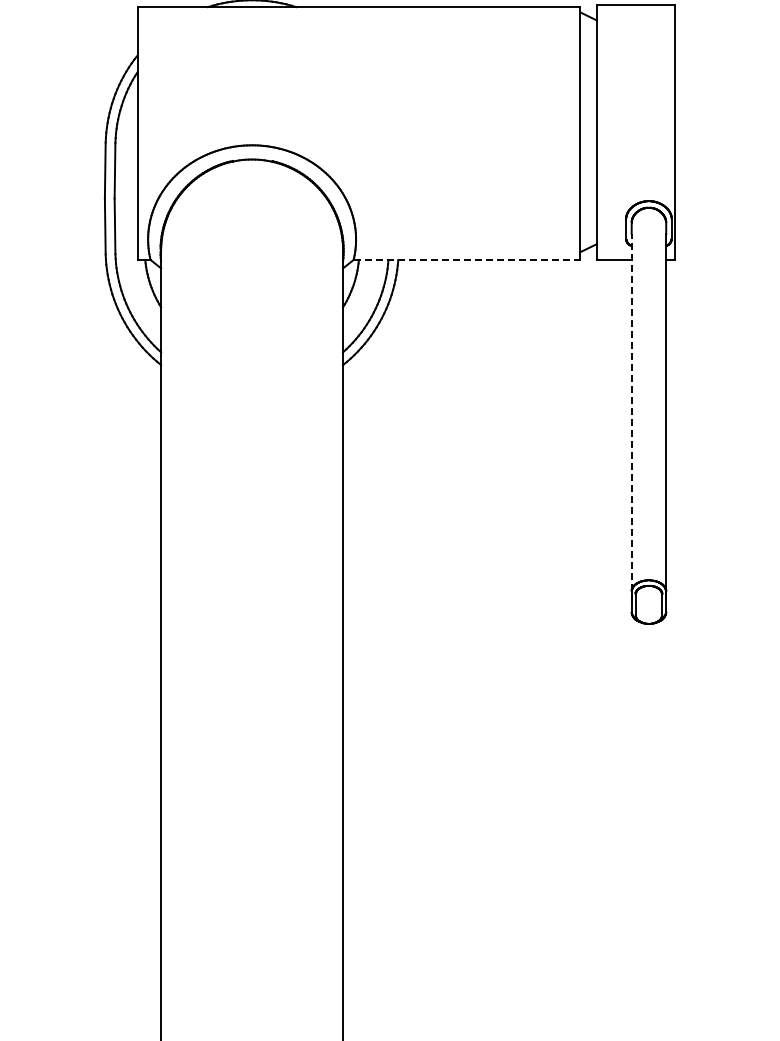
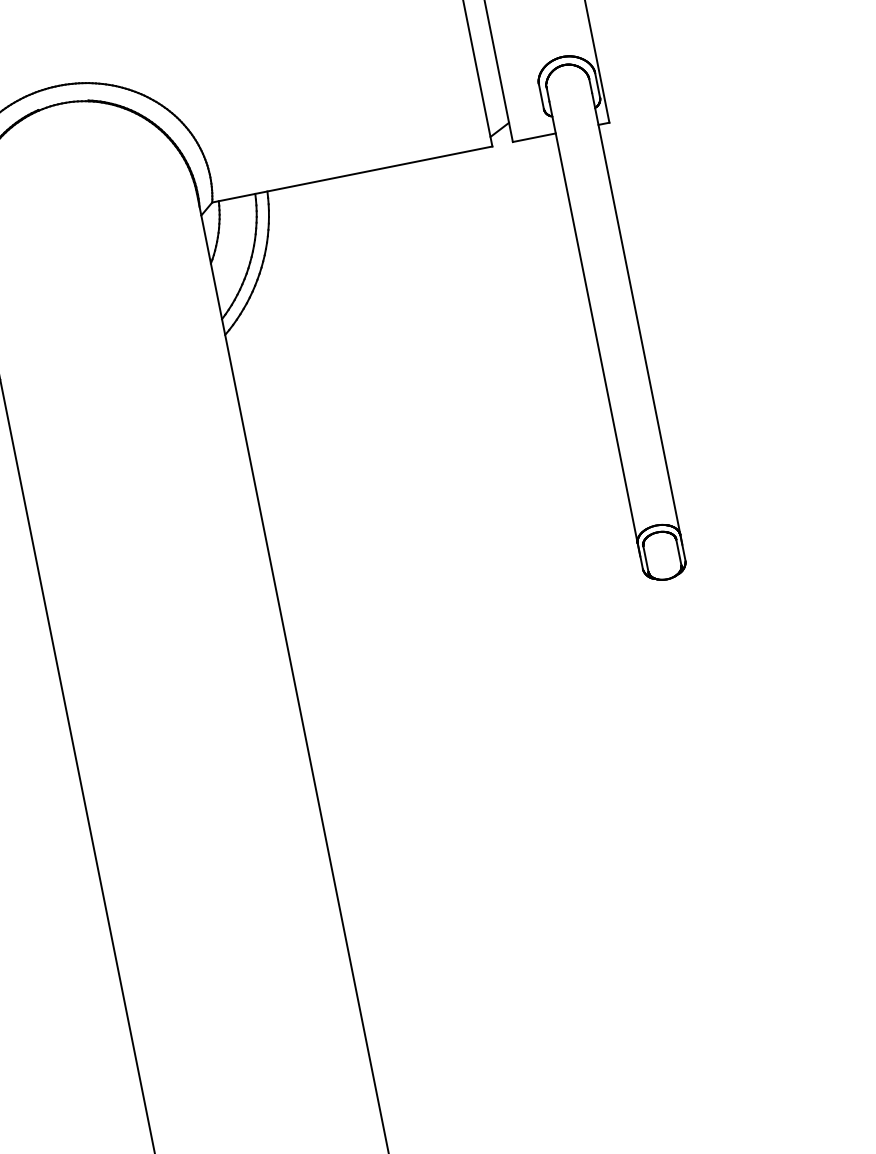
line: (467, 259) -> (352, 173), dashed -> solid
line: (631, 417) -> (594, 328), dashed -> solid

